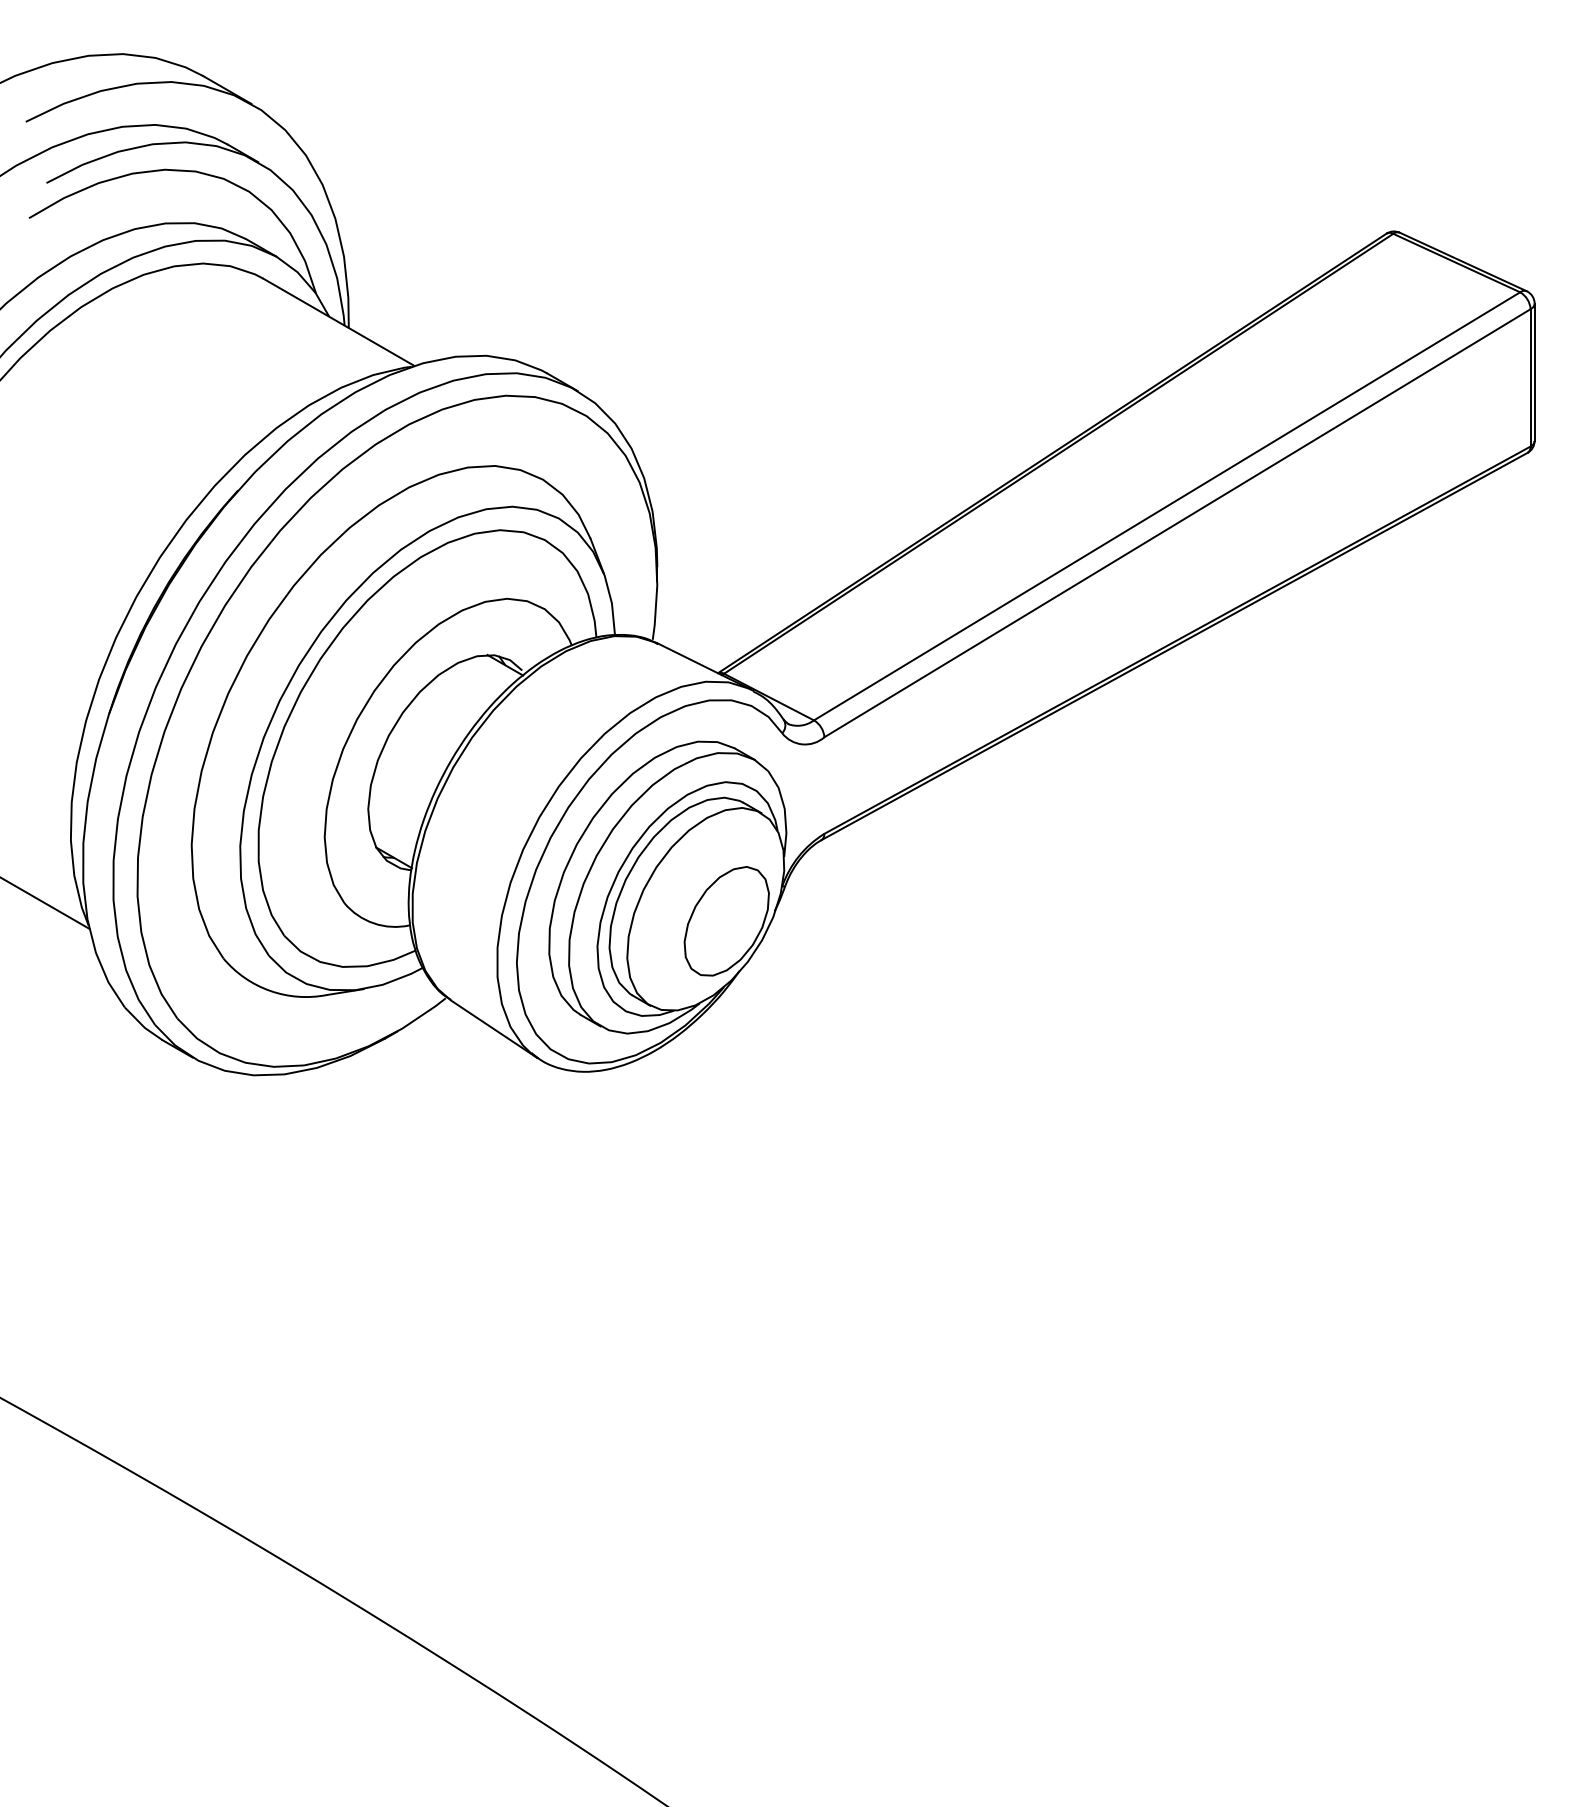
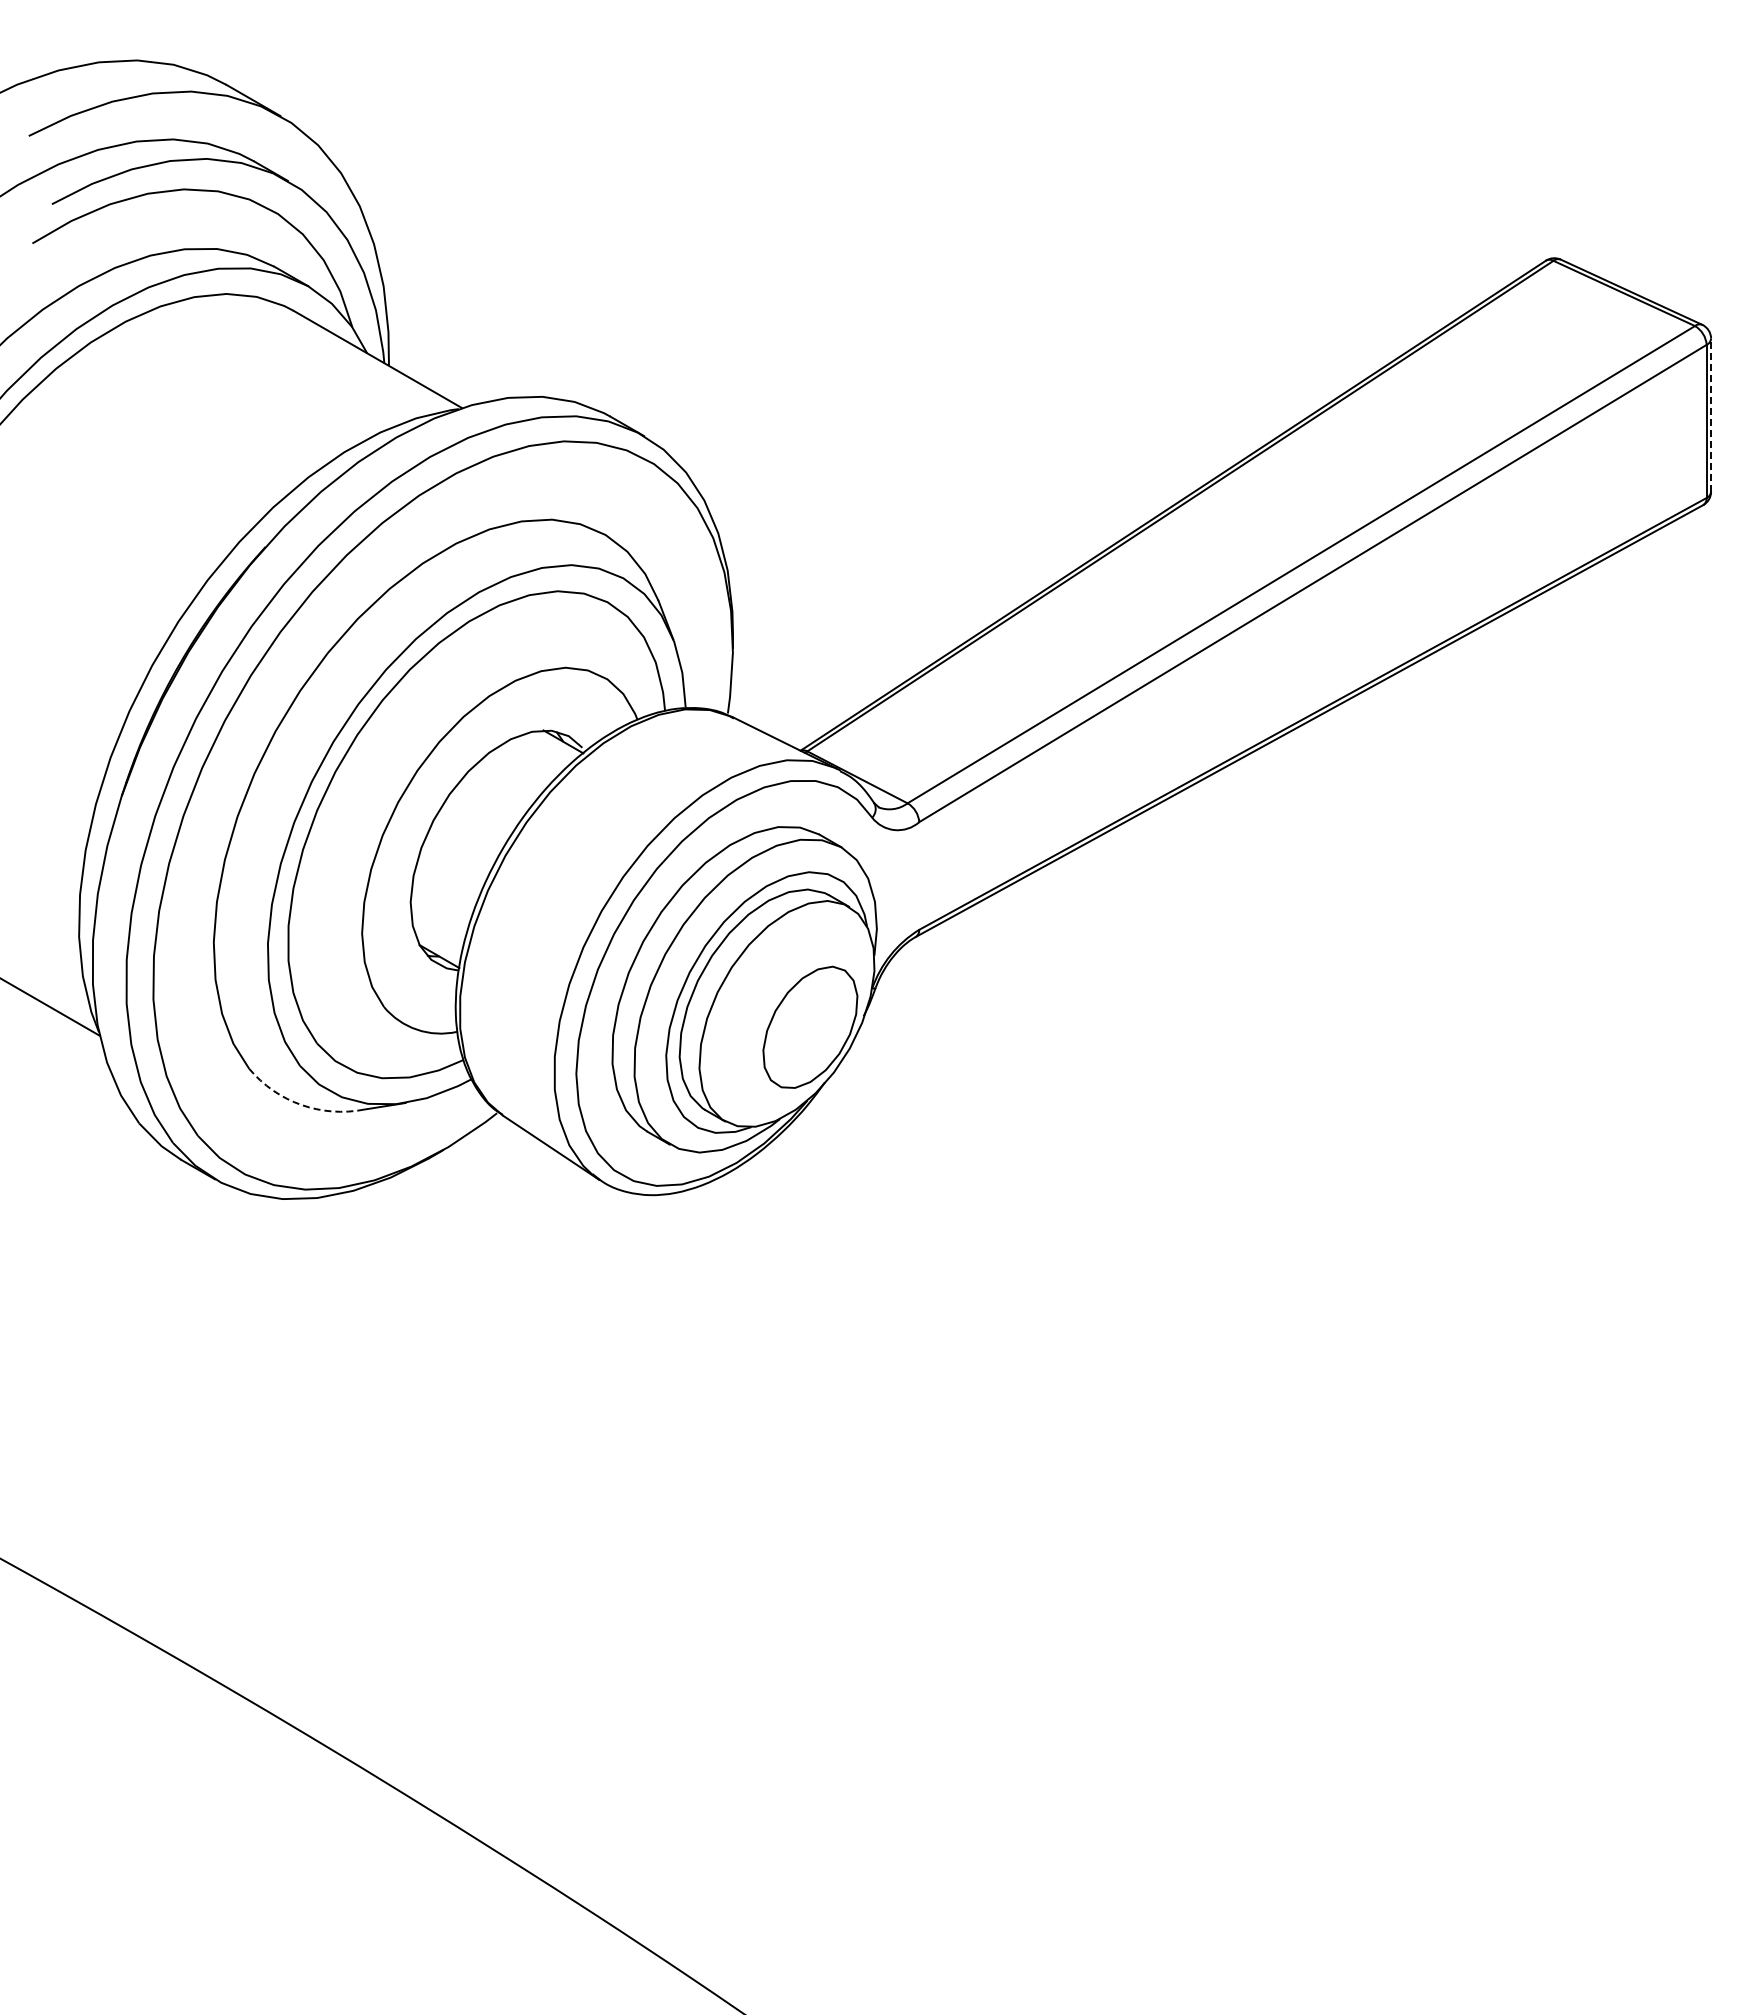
line: (1534, 372) -> (1711, 415), solid -> dashed
arc: (270, 991) -> (301, 1105), solid -> dashed

